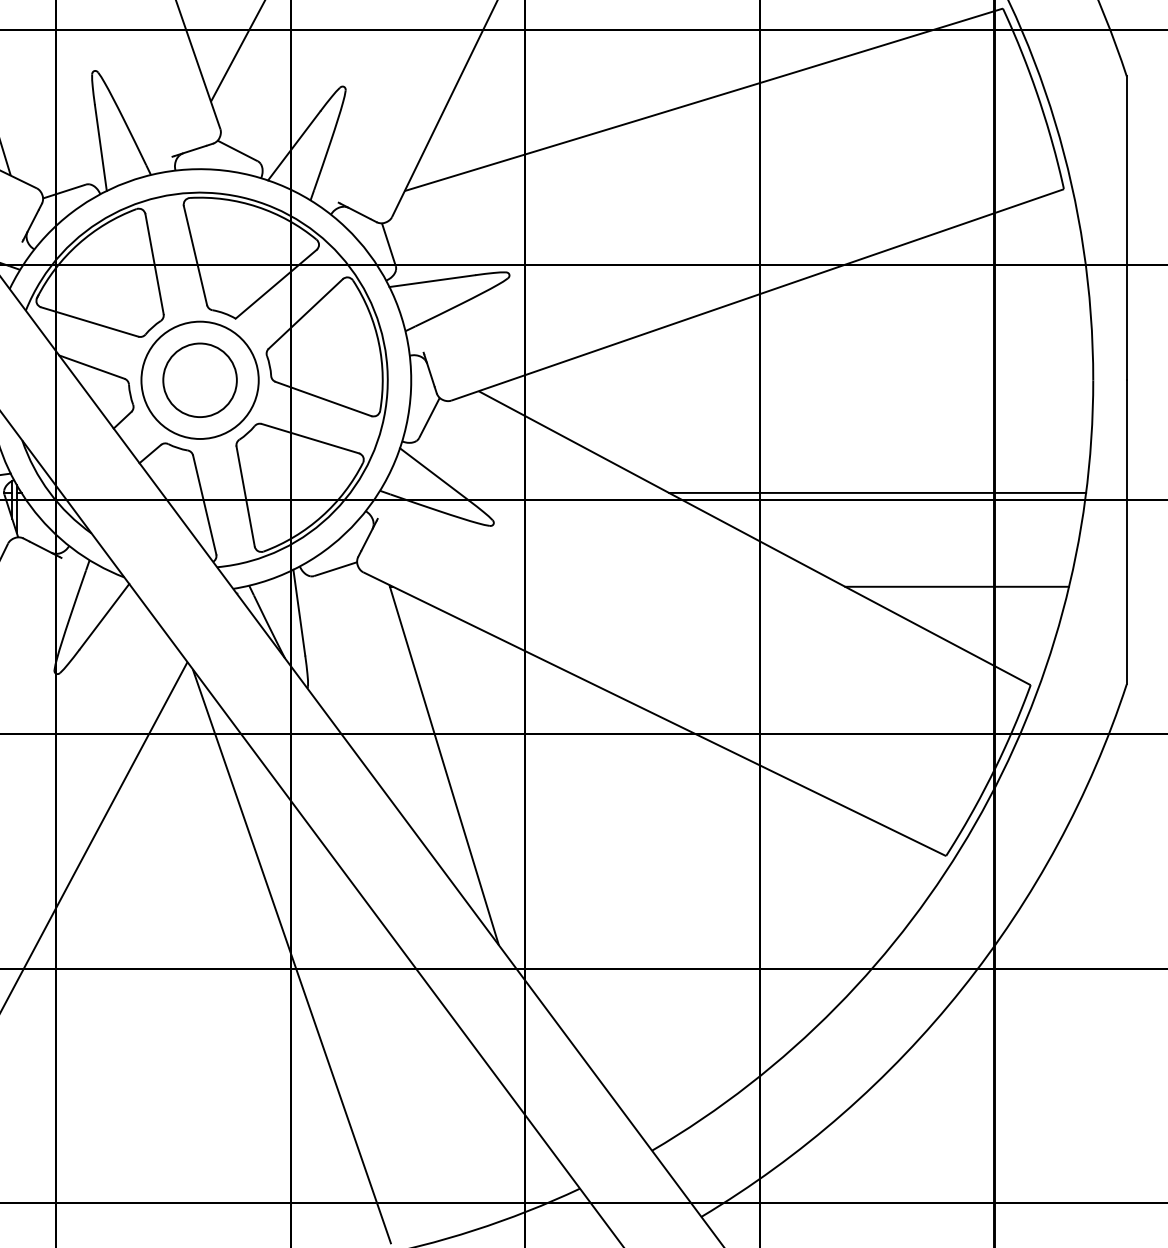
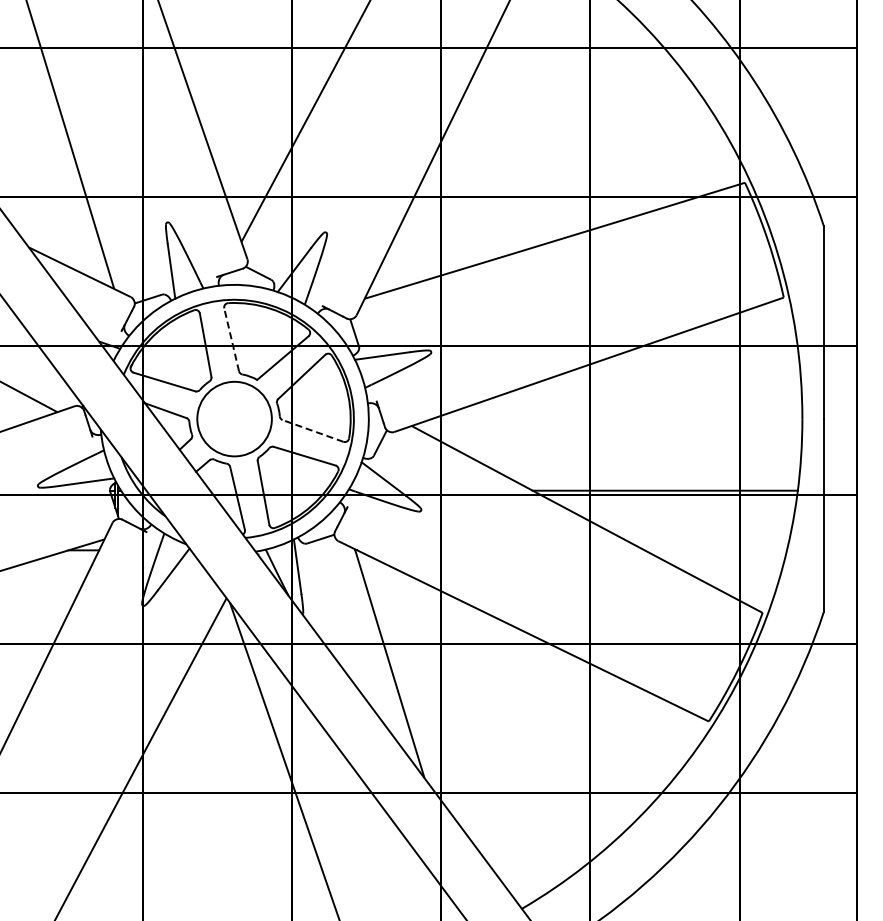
line: (195, 255) -> (231, 339), solid -> dashed
circle: (199, 379) -> (234, 418), removed
line: (322, 398) -> (312, 430), solid -> dashed
line: (956, 587) -> (715, 550), removed

